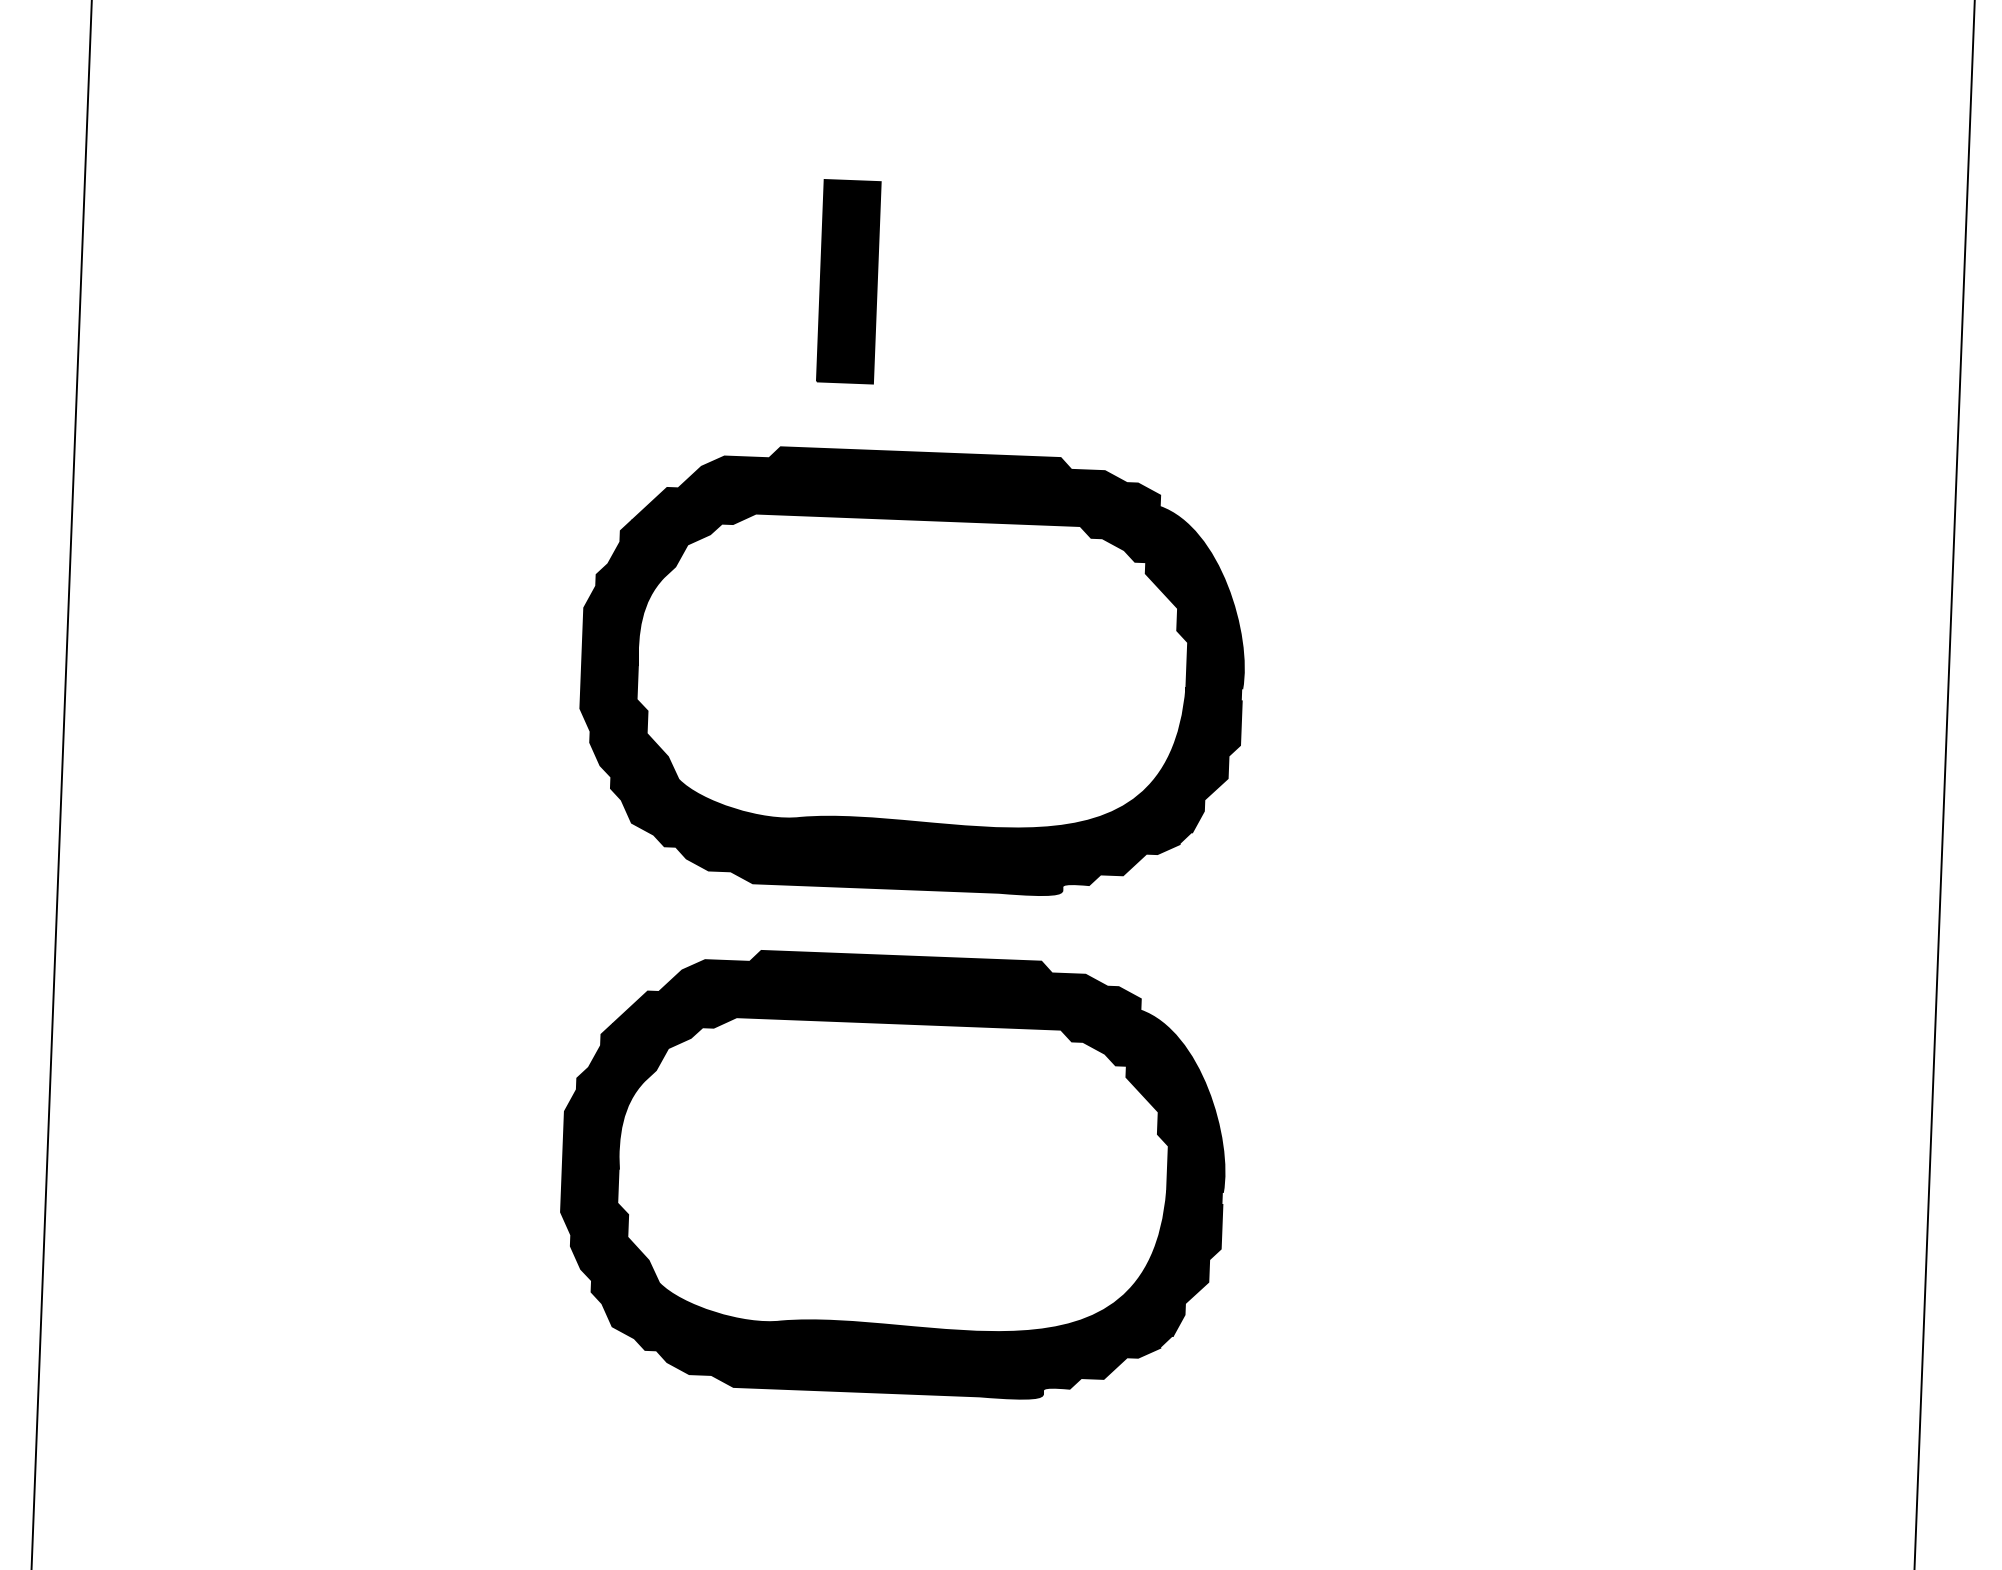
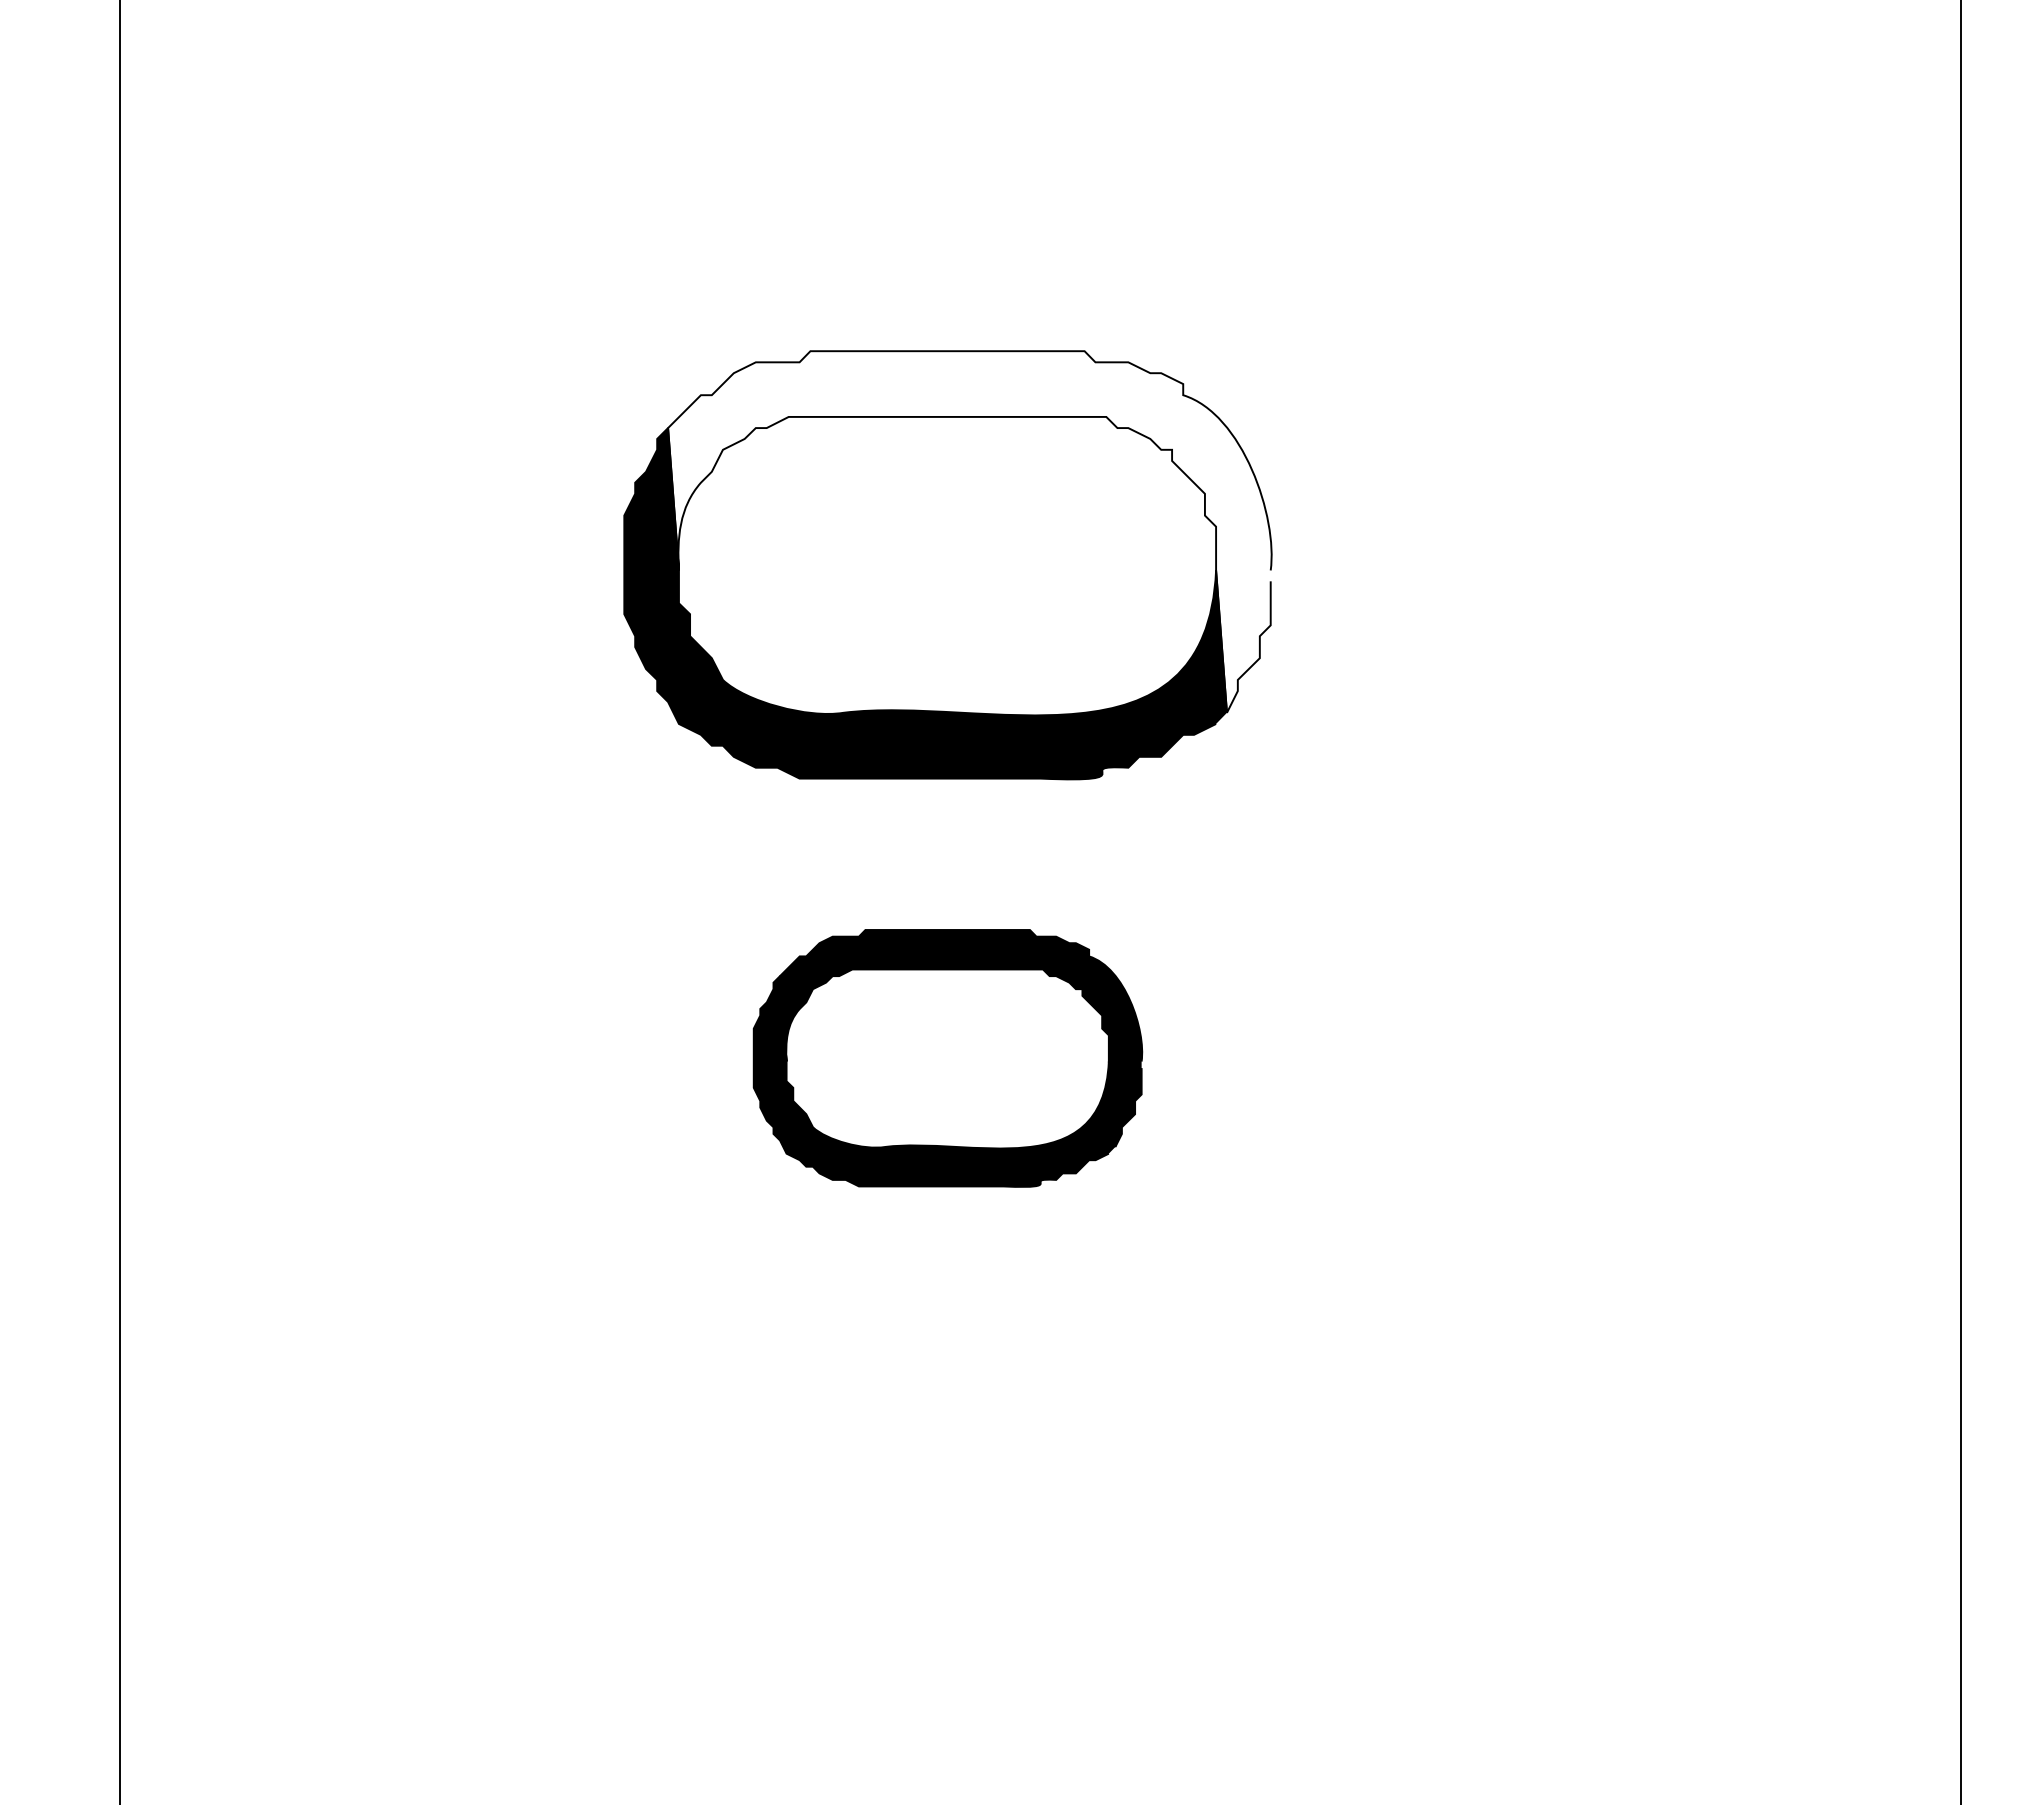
part: (848, 281) -> (870, 186), removed
fill: (936, 637) -> (969, 531), removed
part: (892, 1174) -> (947, 1058), size x0.6

